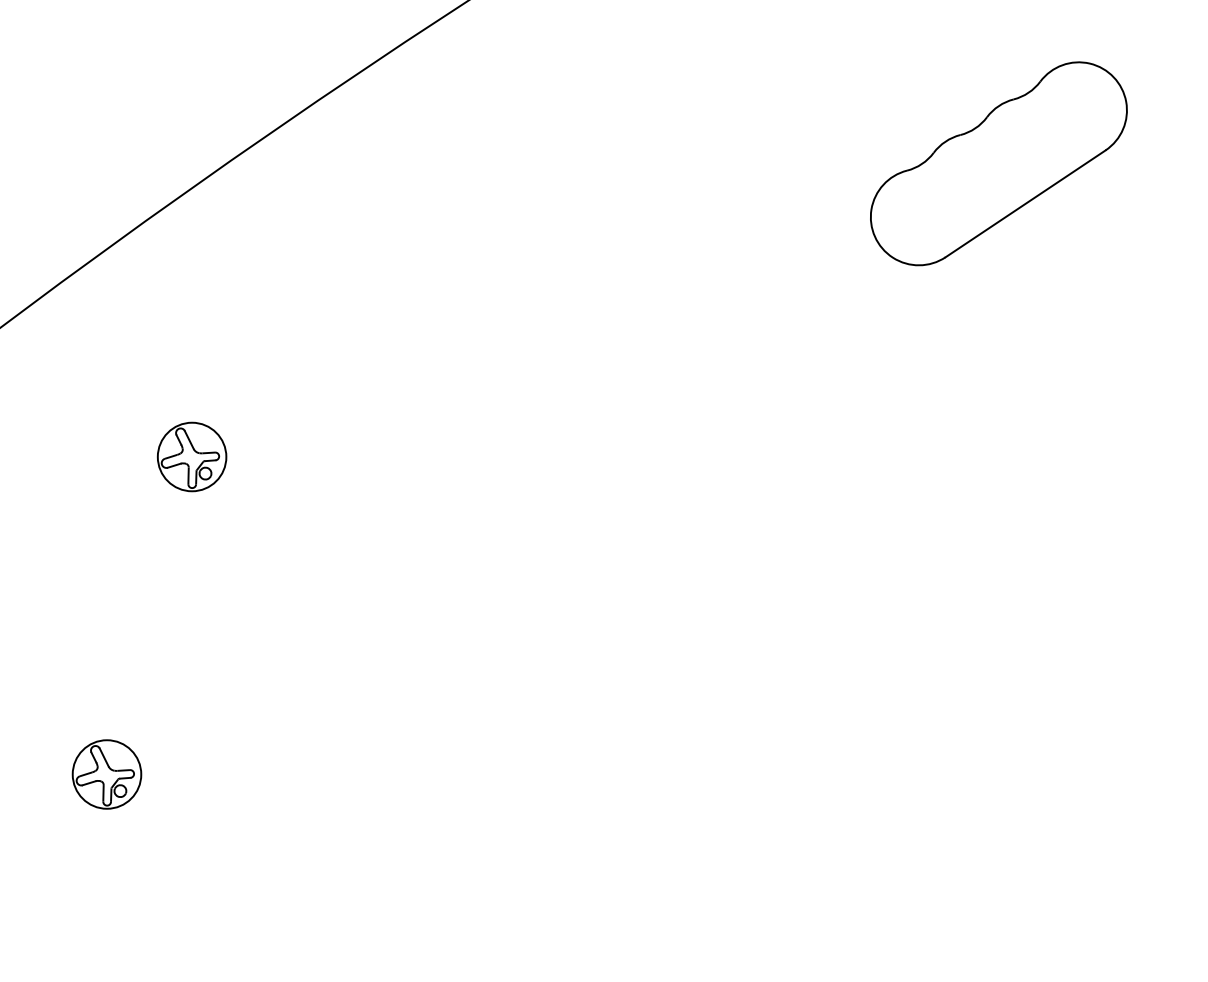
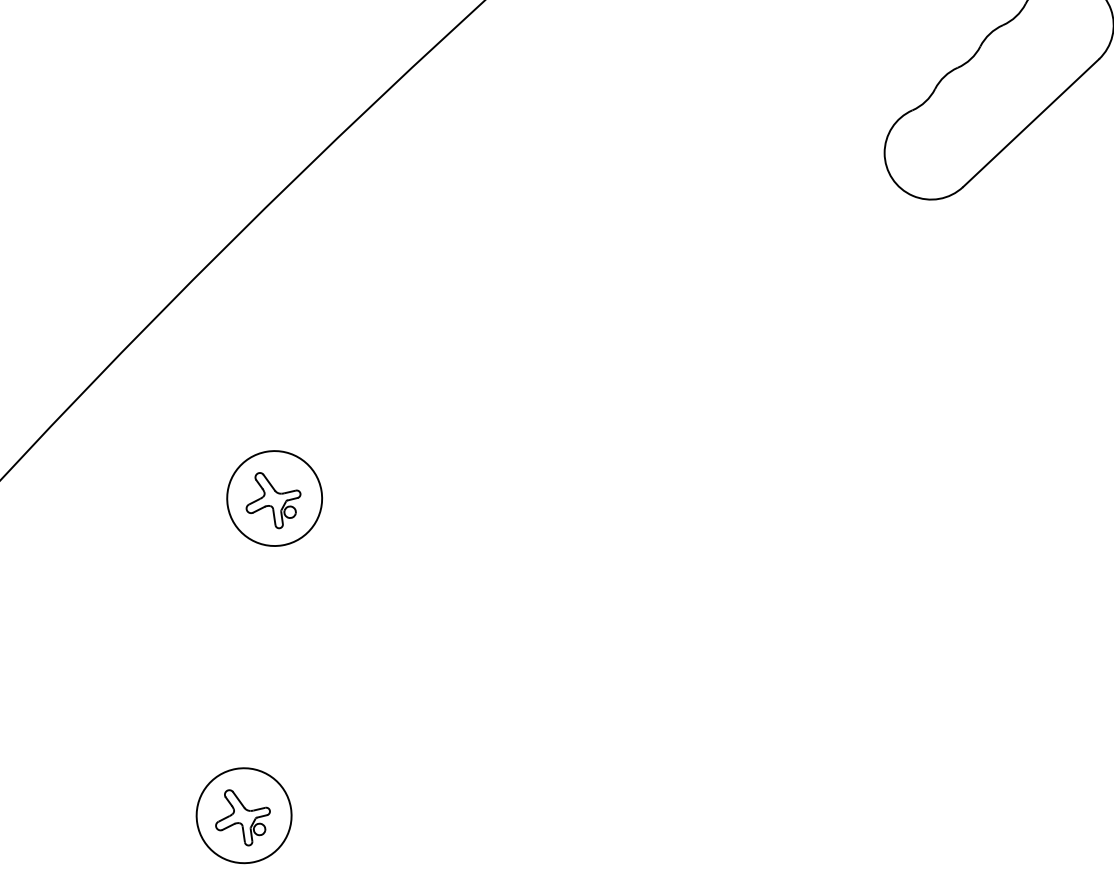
circle: (192, 456) -> (274, 497), size x1.43
circle: (106, 774) -> (243, 815), size x1.43

